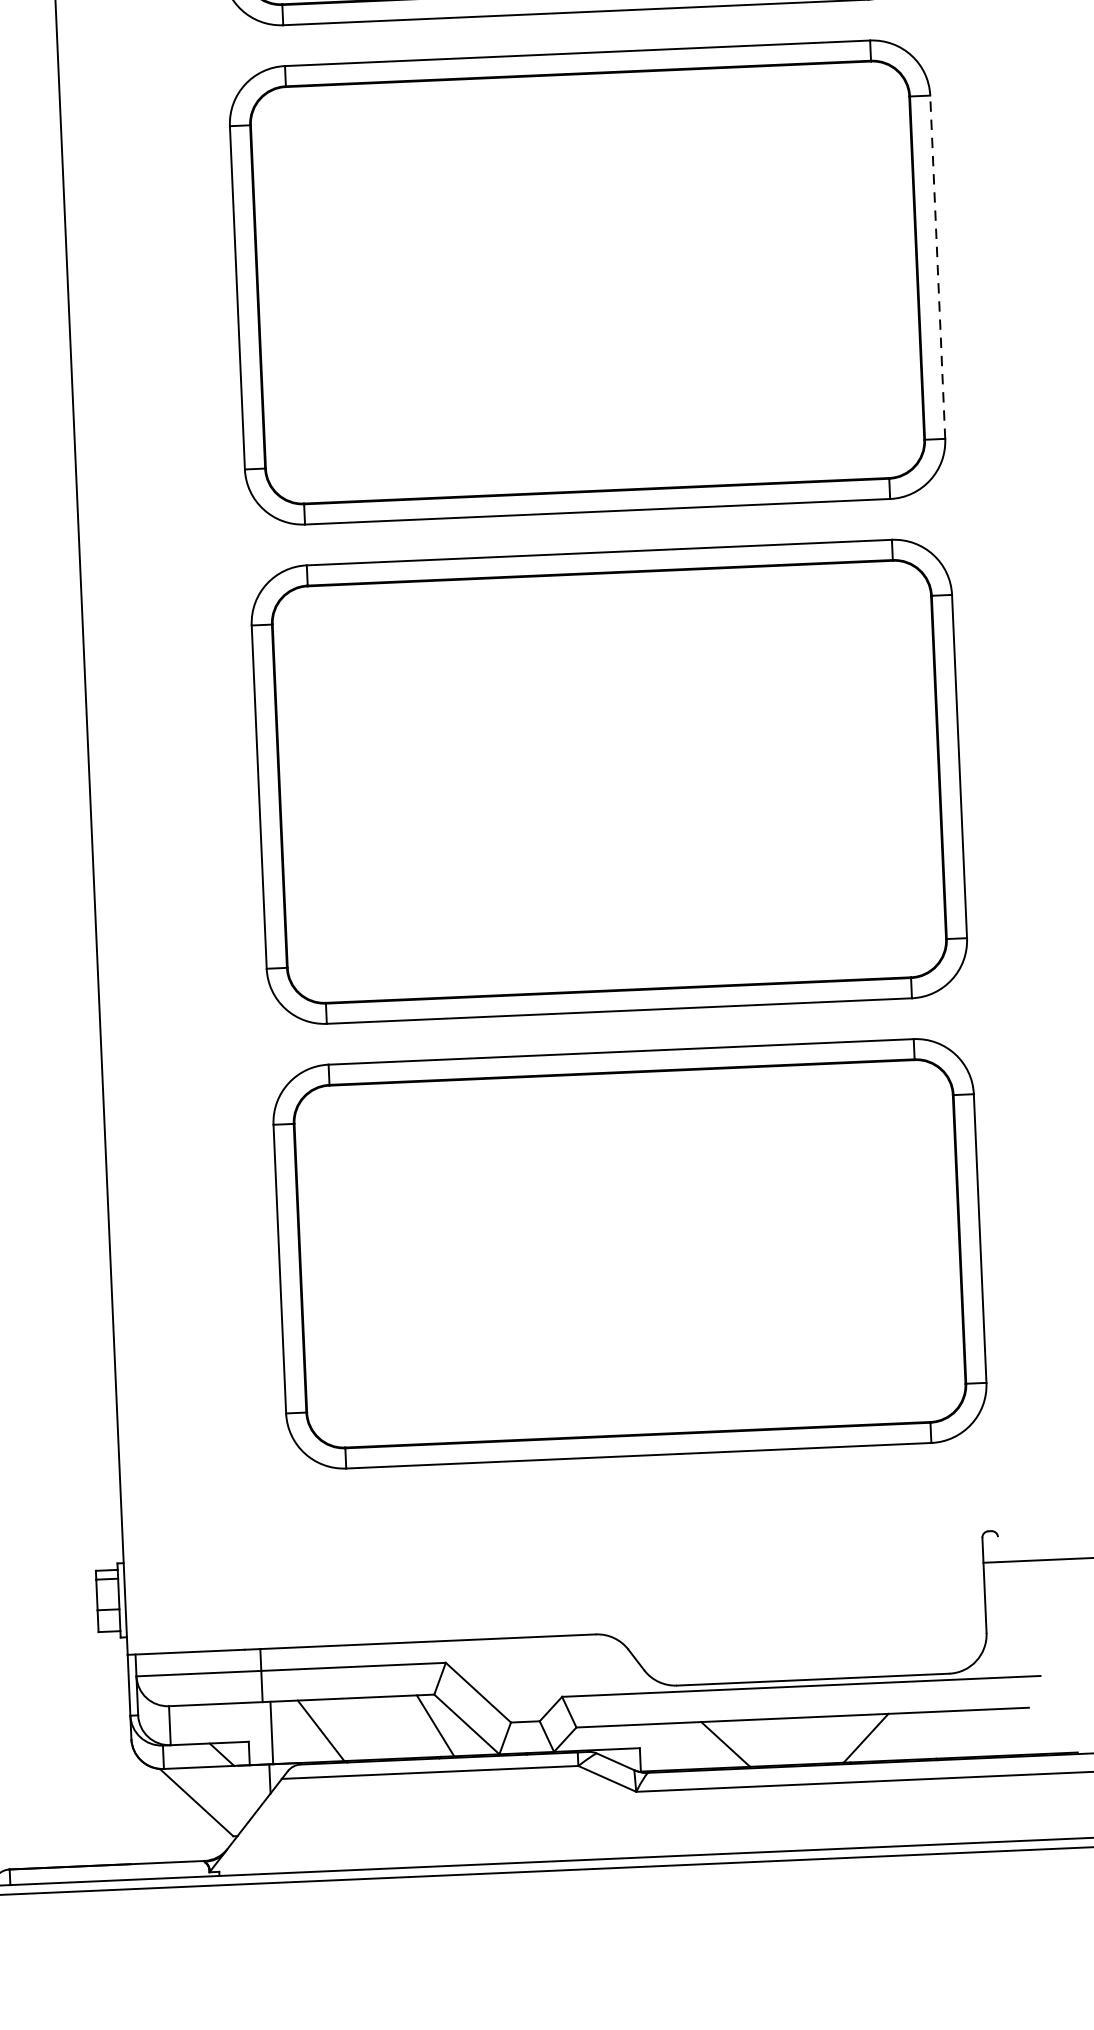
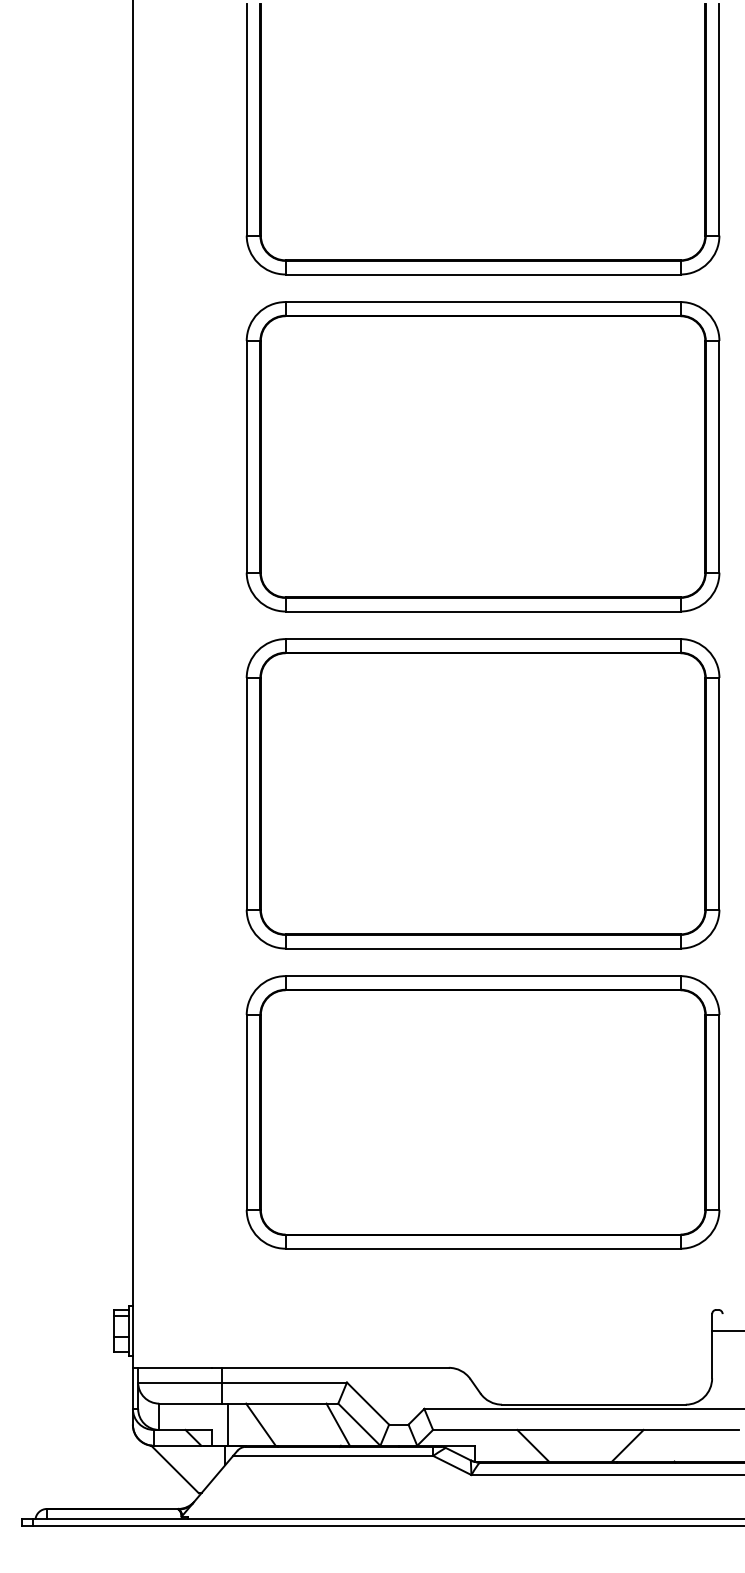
line: (937, 266) -> (719, 456), dashed -> solid

